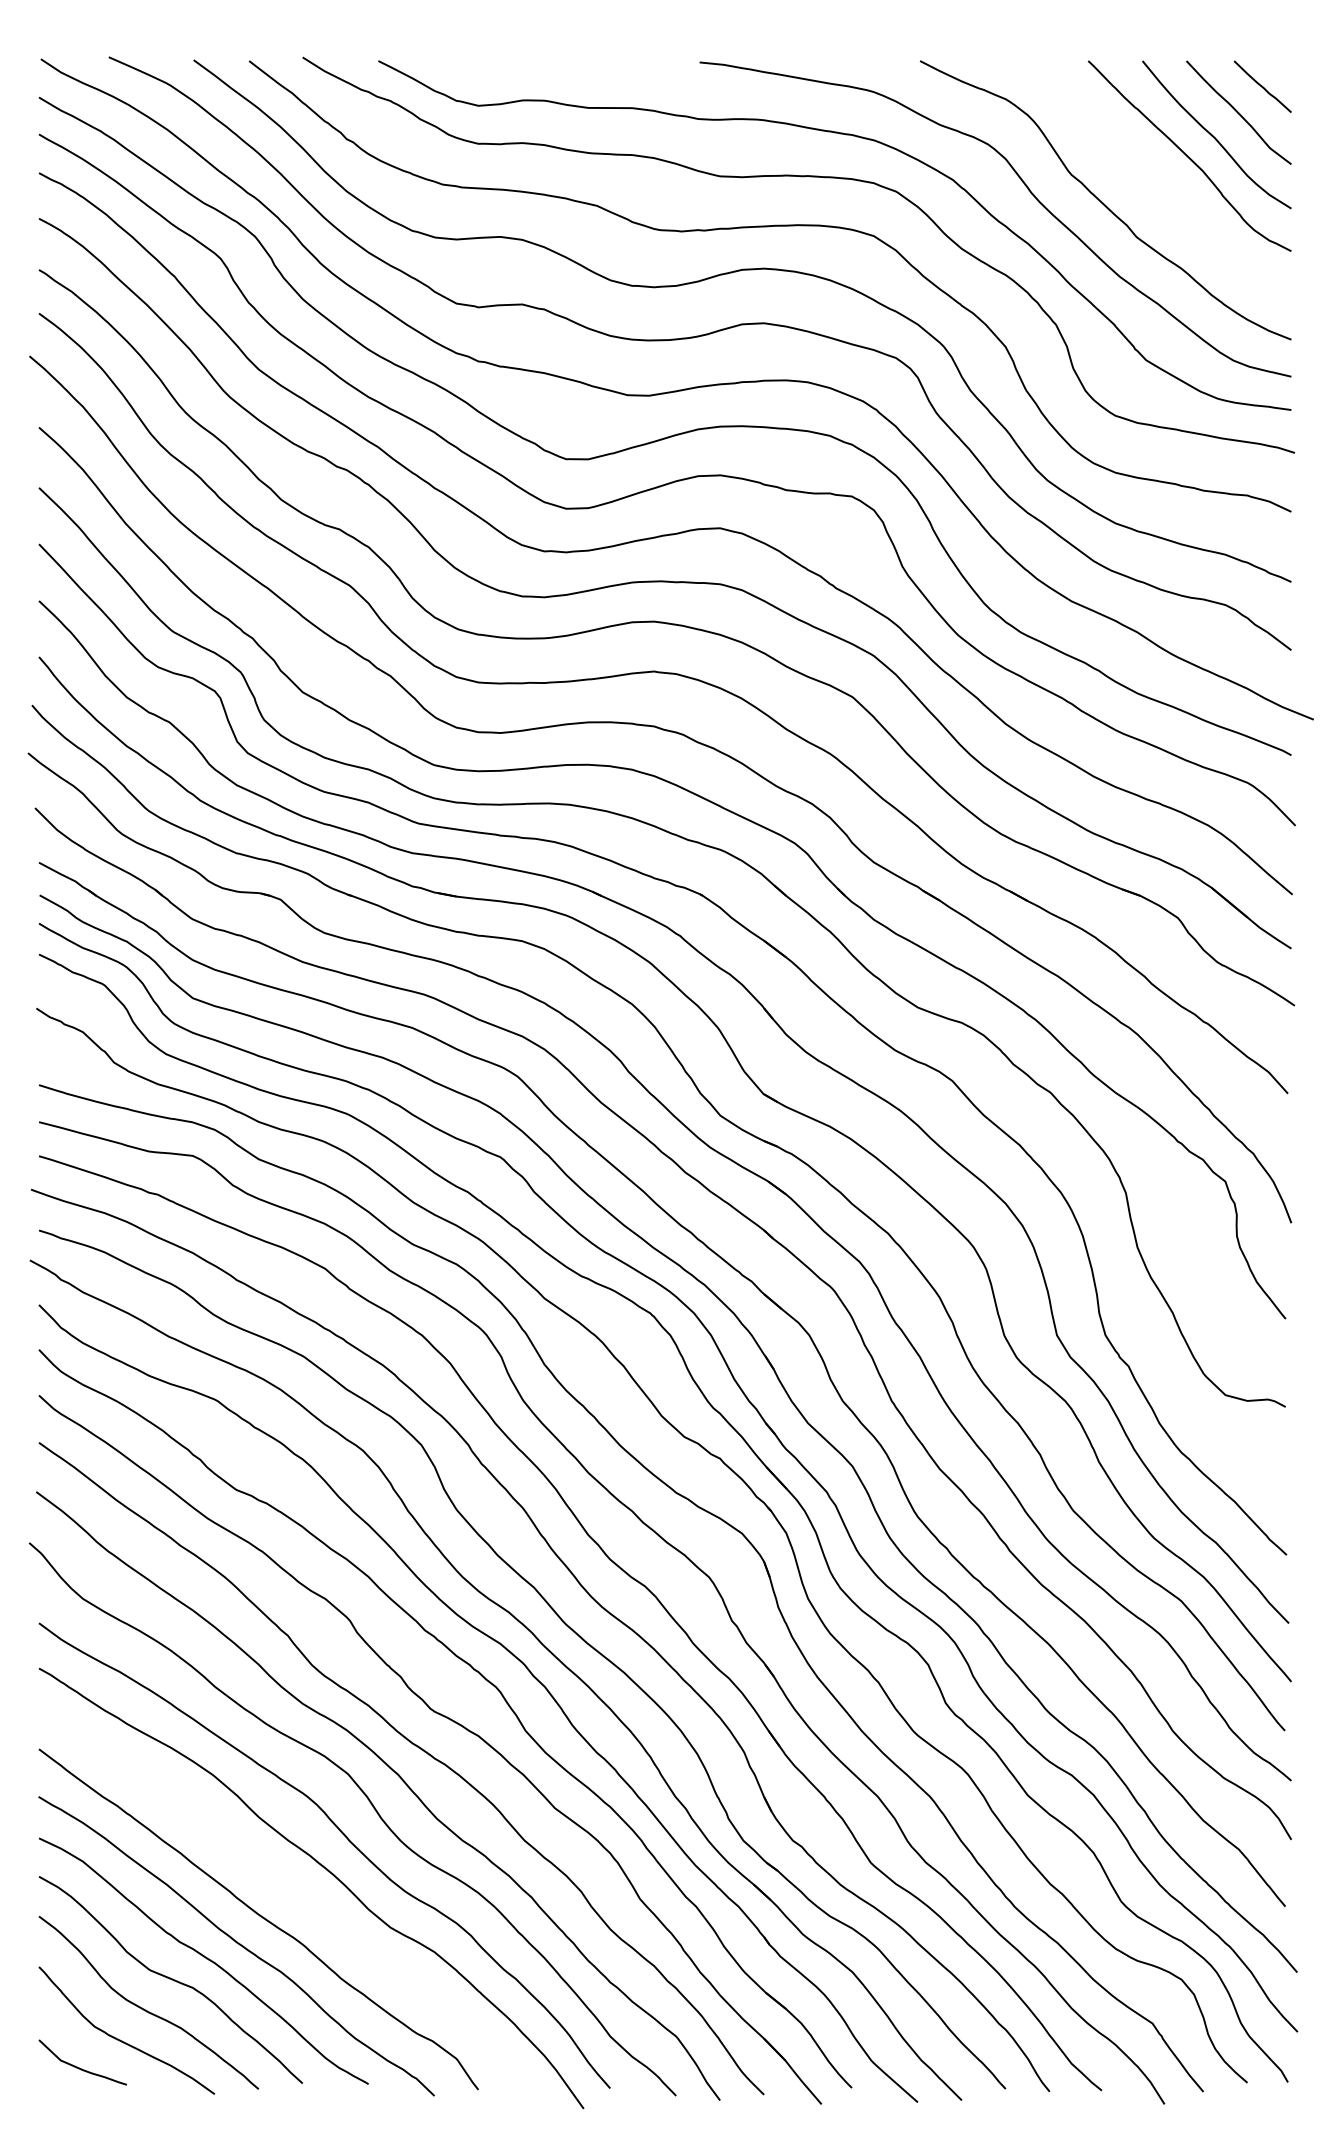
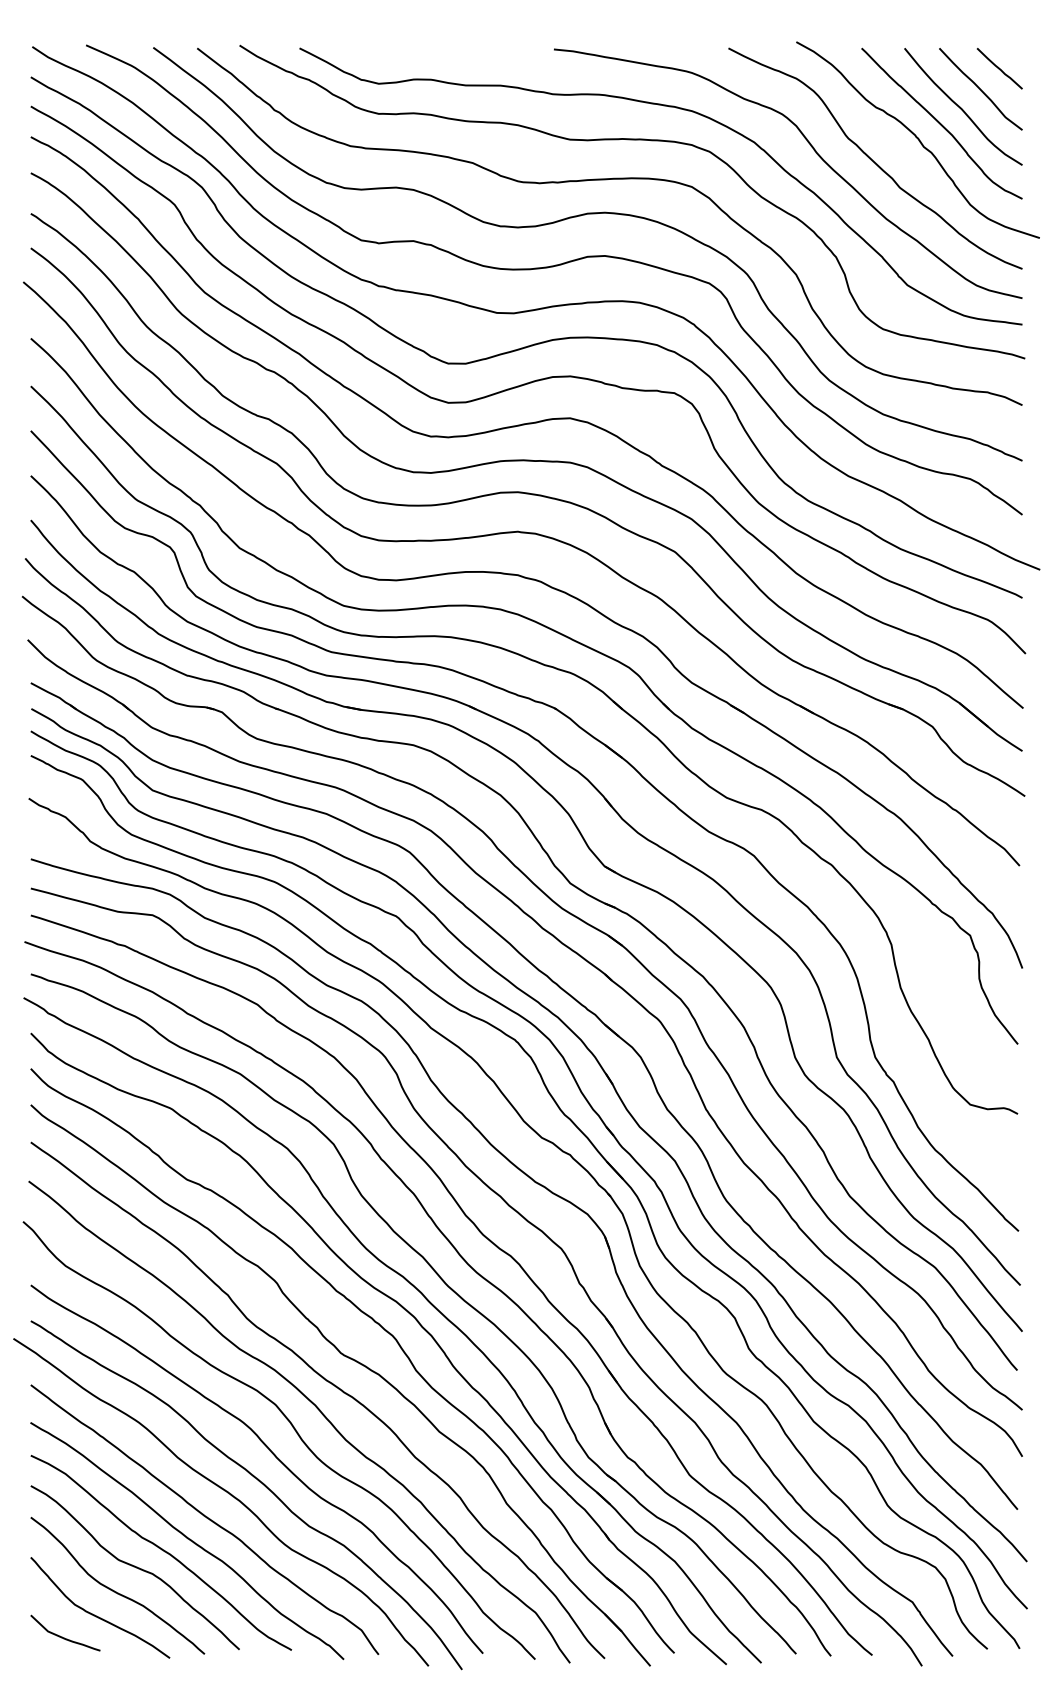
curve: (1159, 176) -> (918, 139), added
curve: (285, 1884) -> (225, 1492), added

